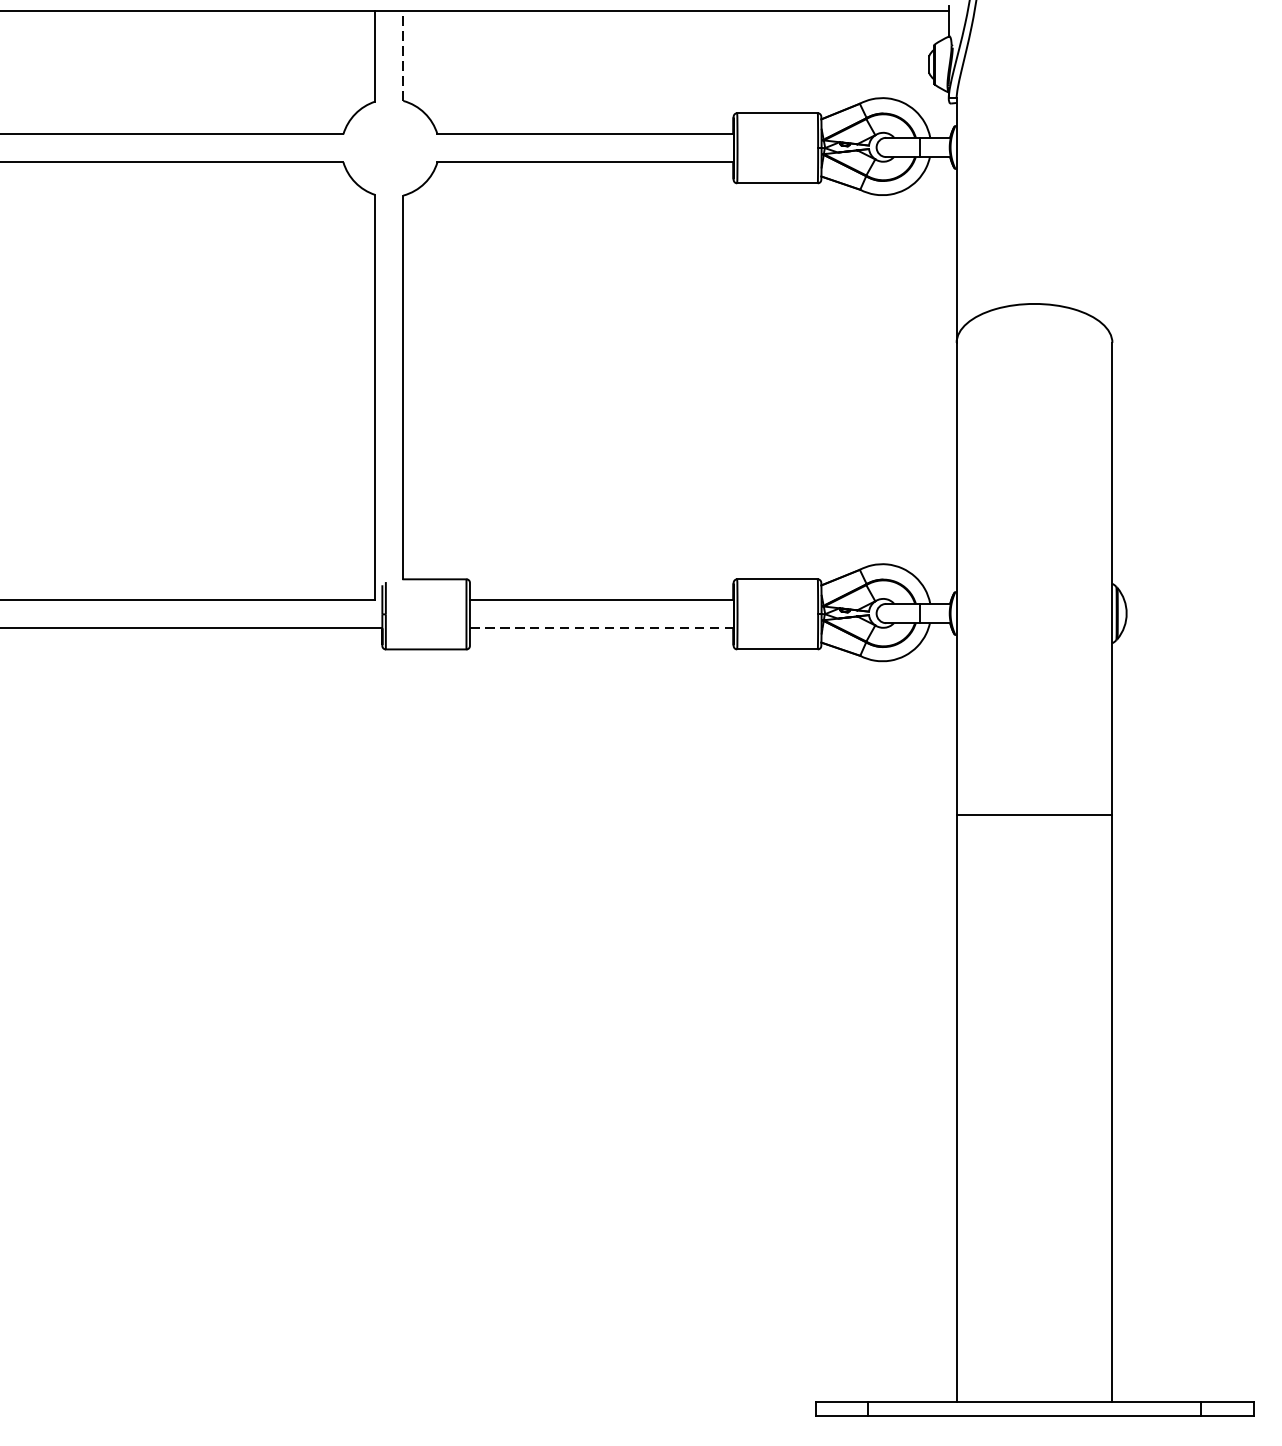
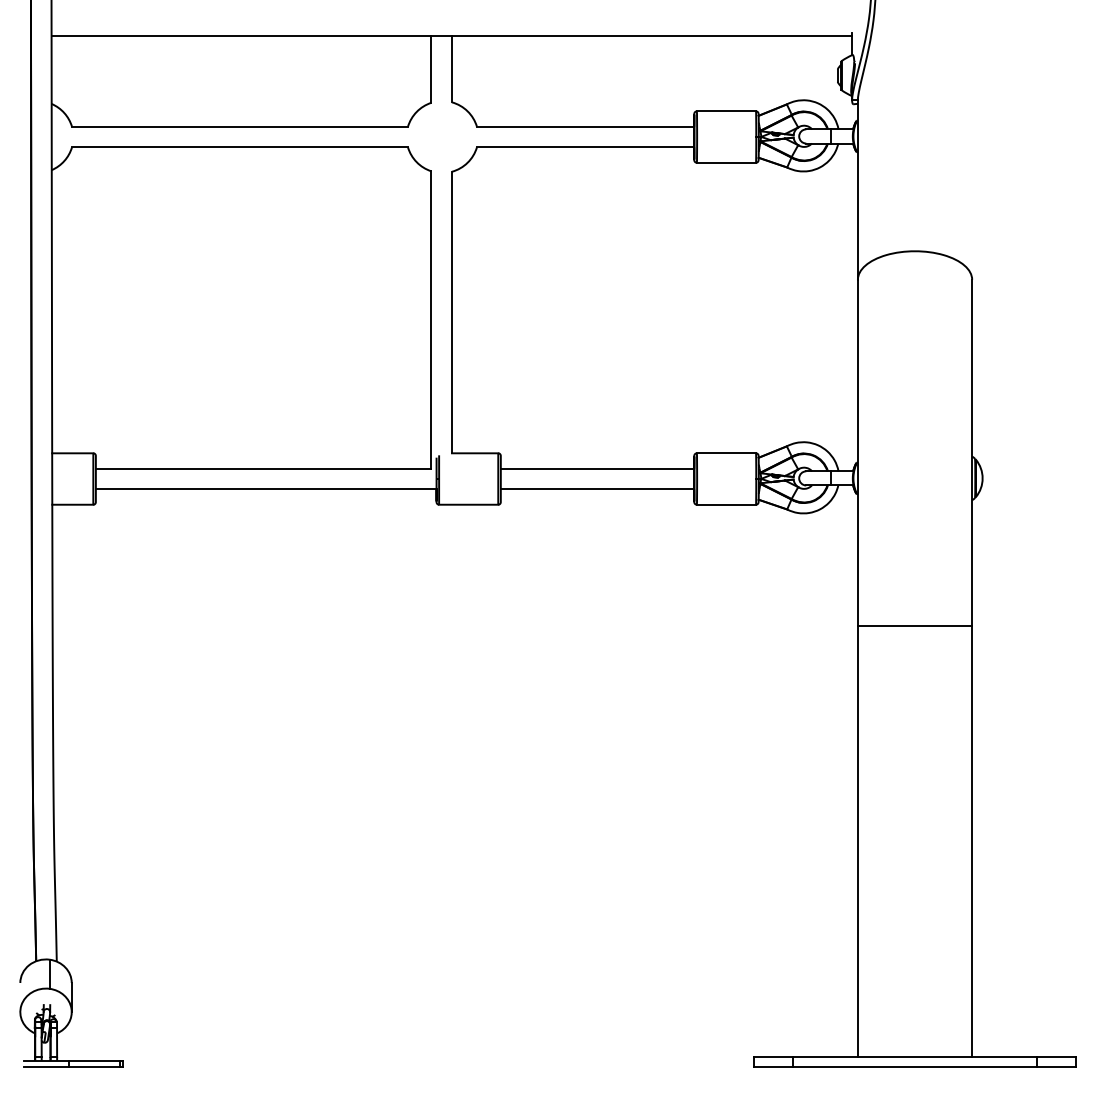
line: (402, 54) -> (451, 68), dashed -> solid
line: (601, 628) -> (597, 489), dashed -> solid

